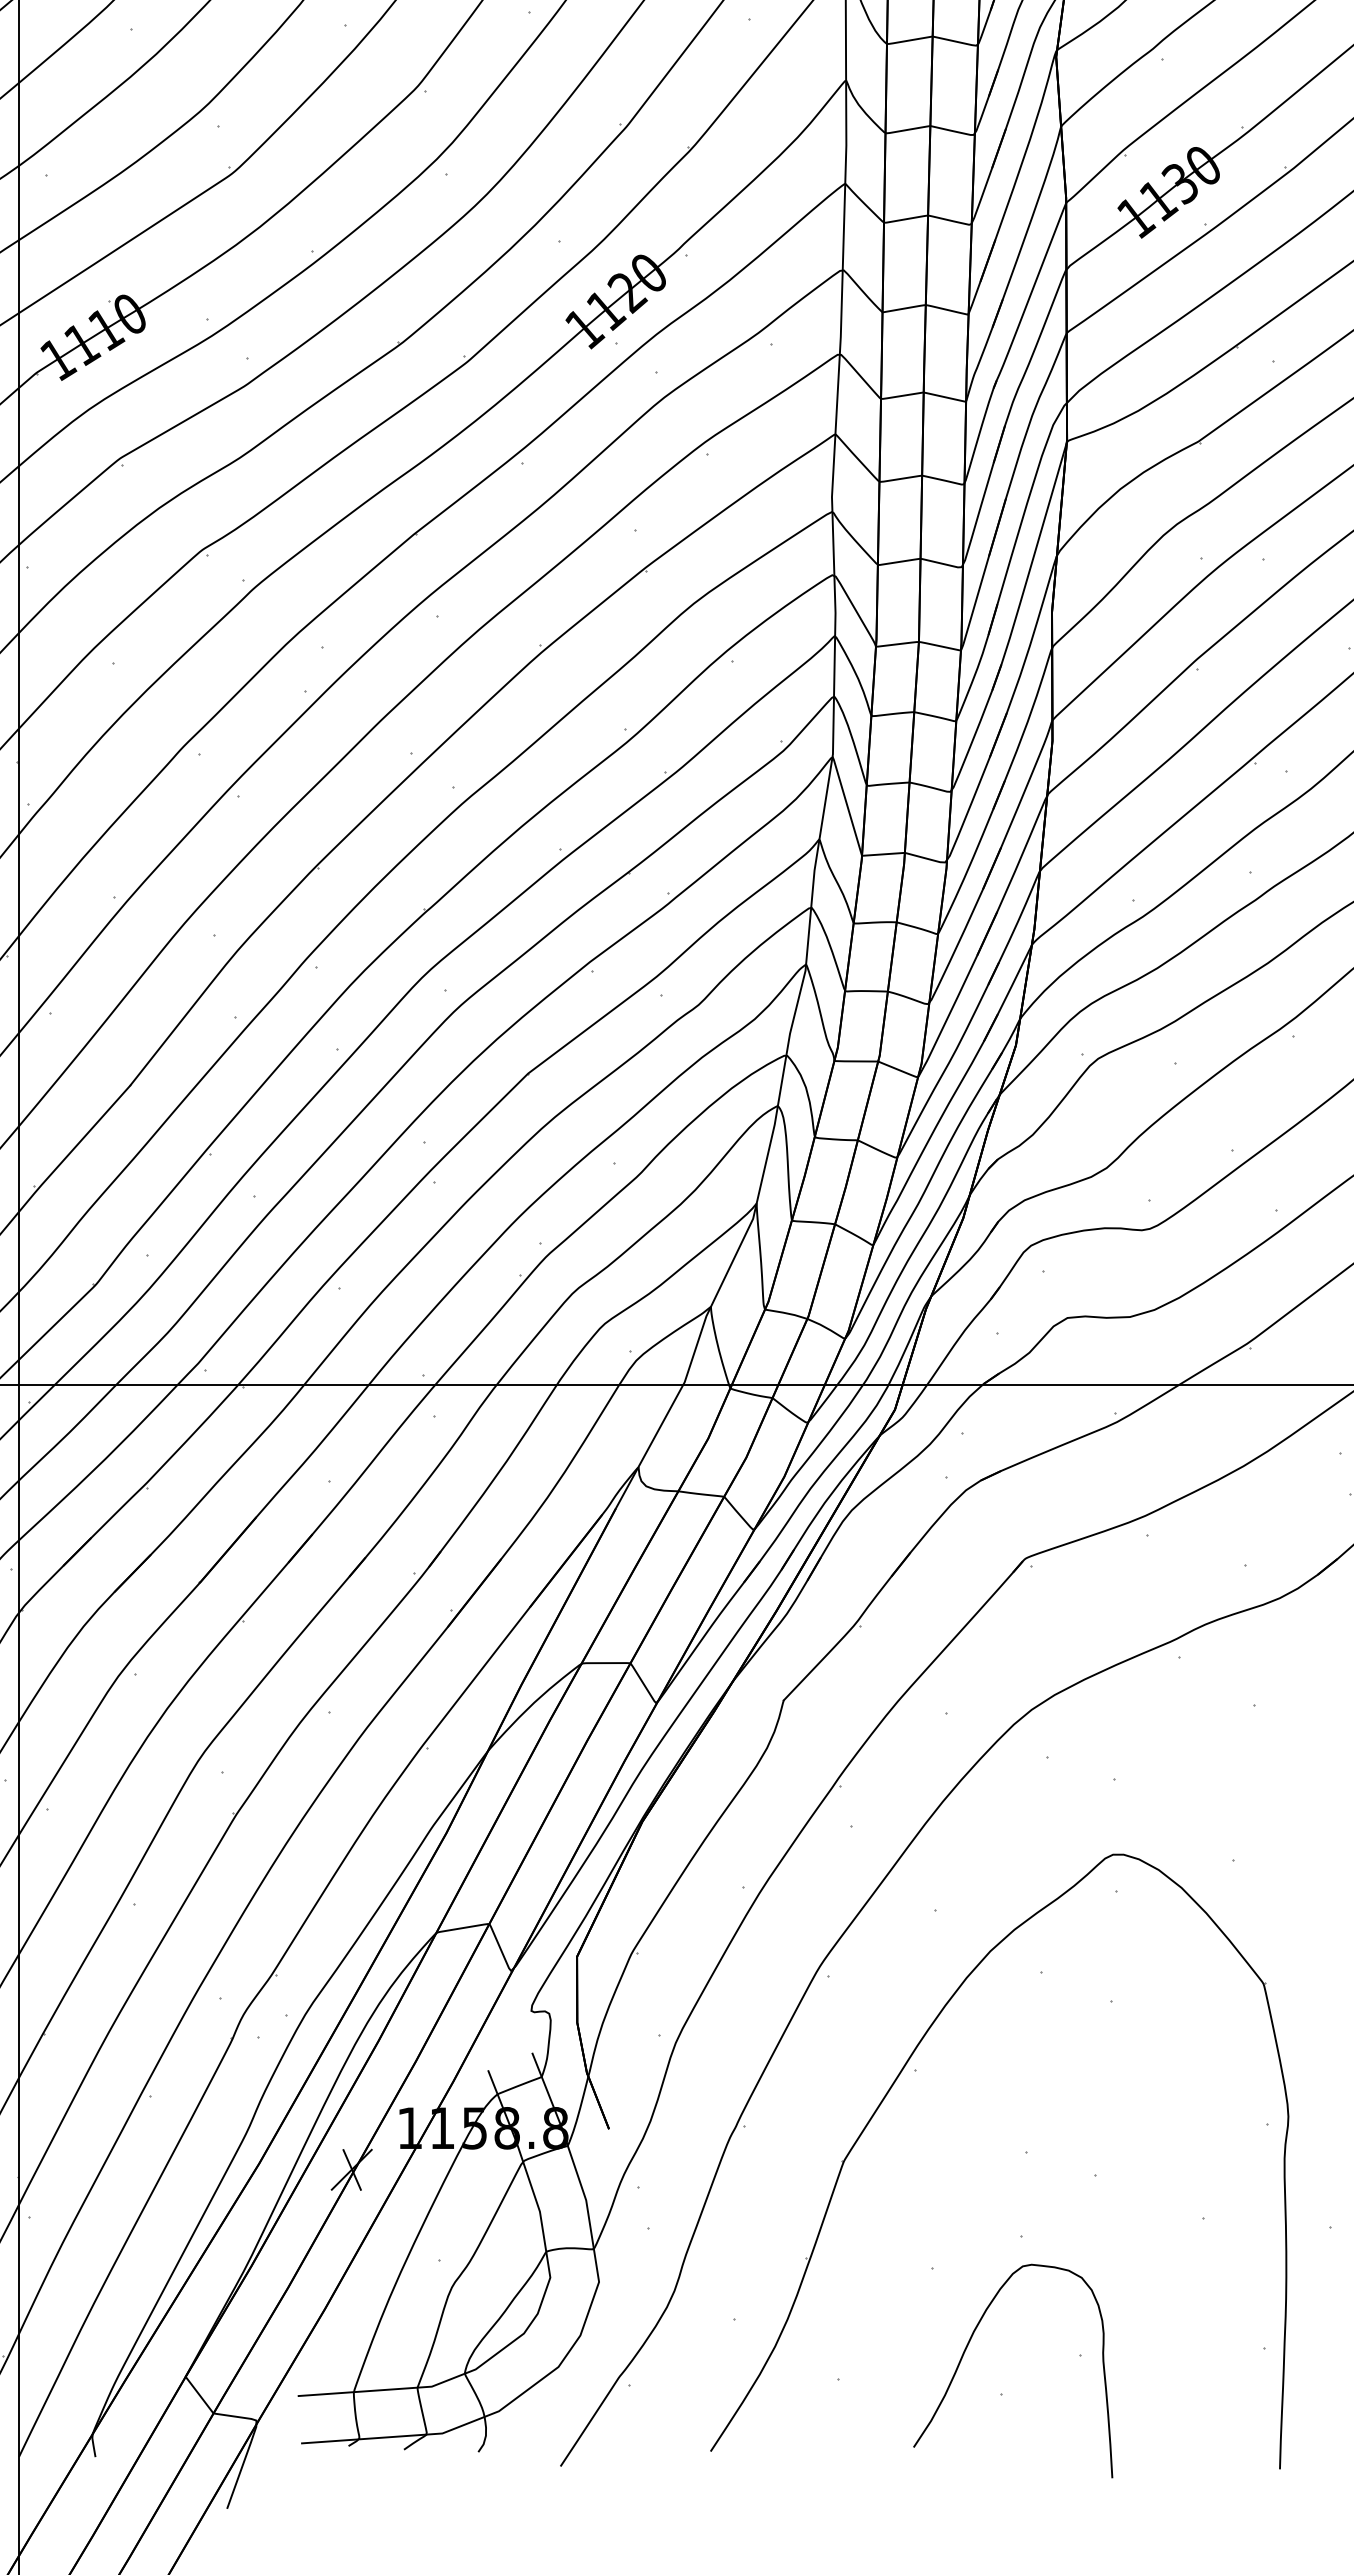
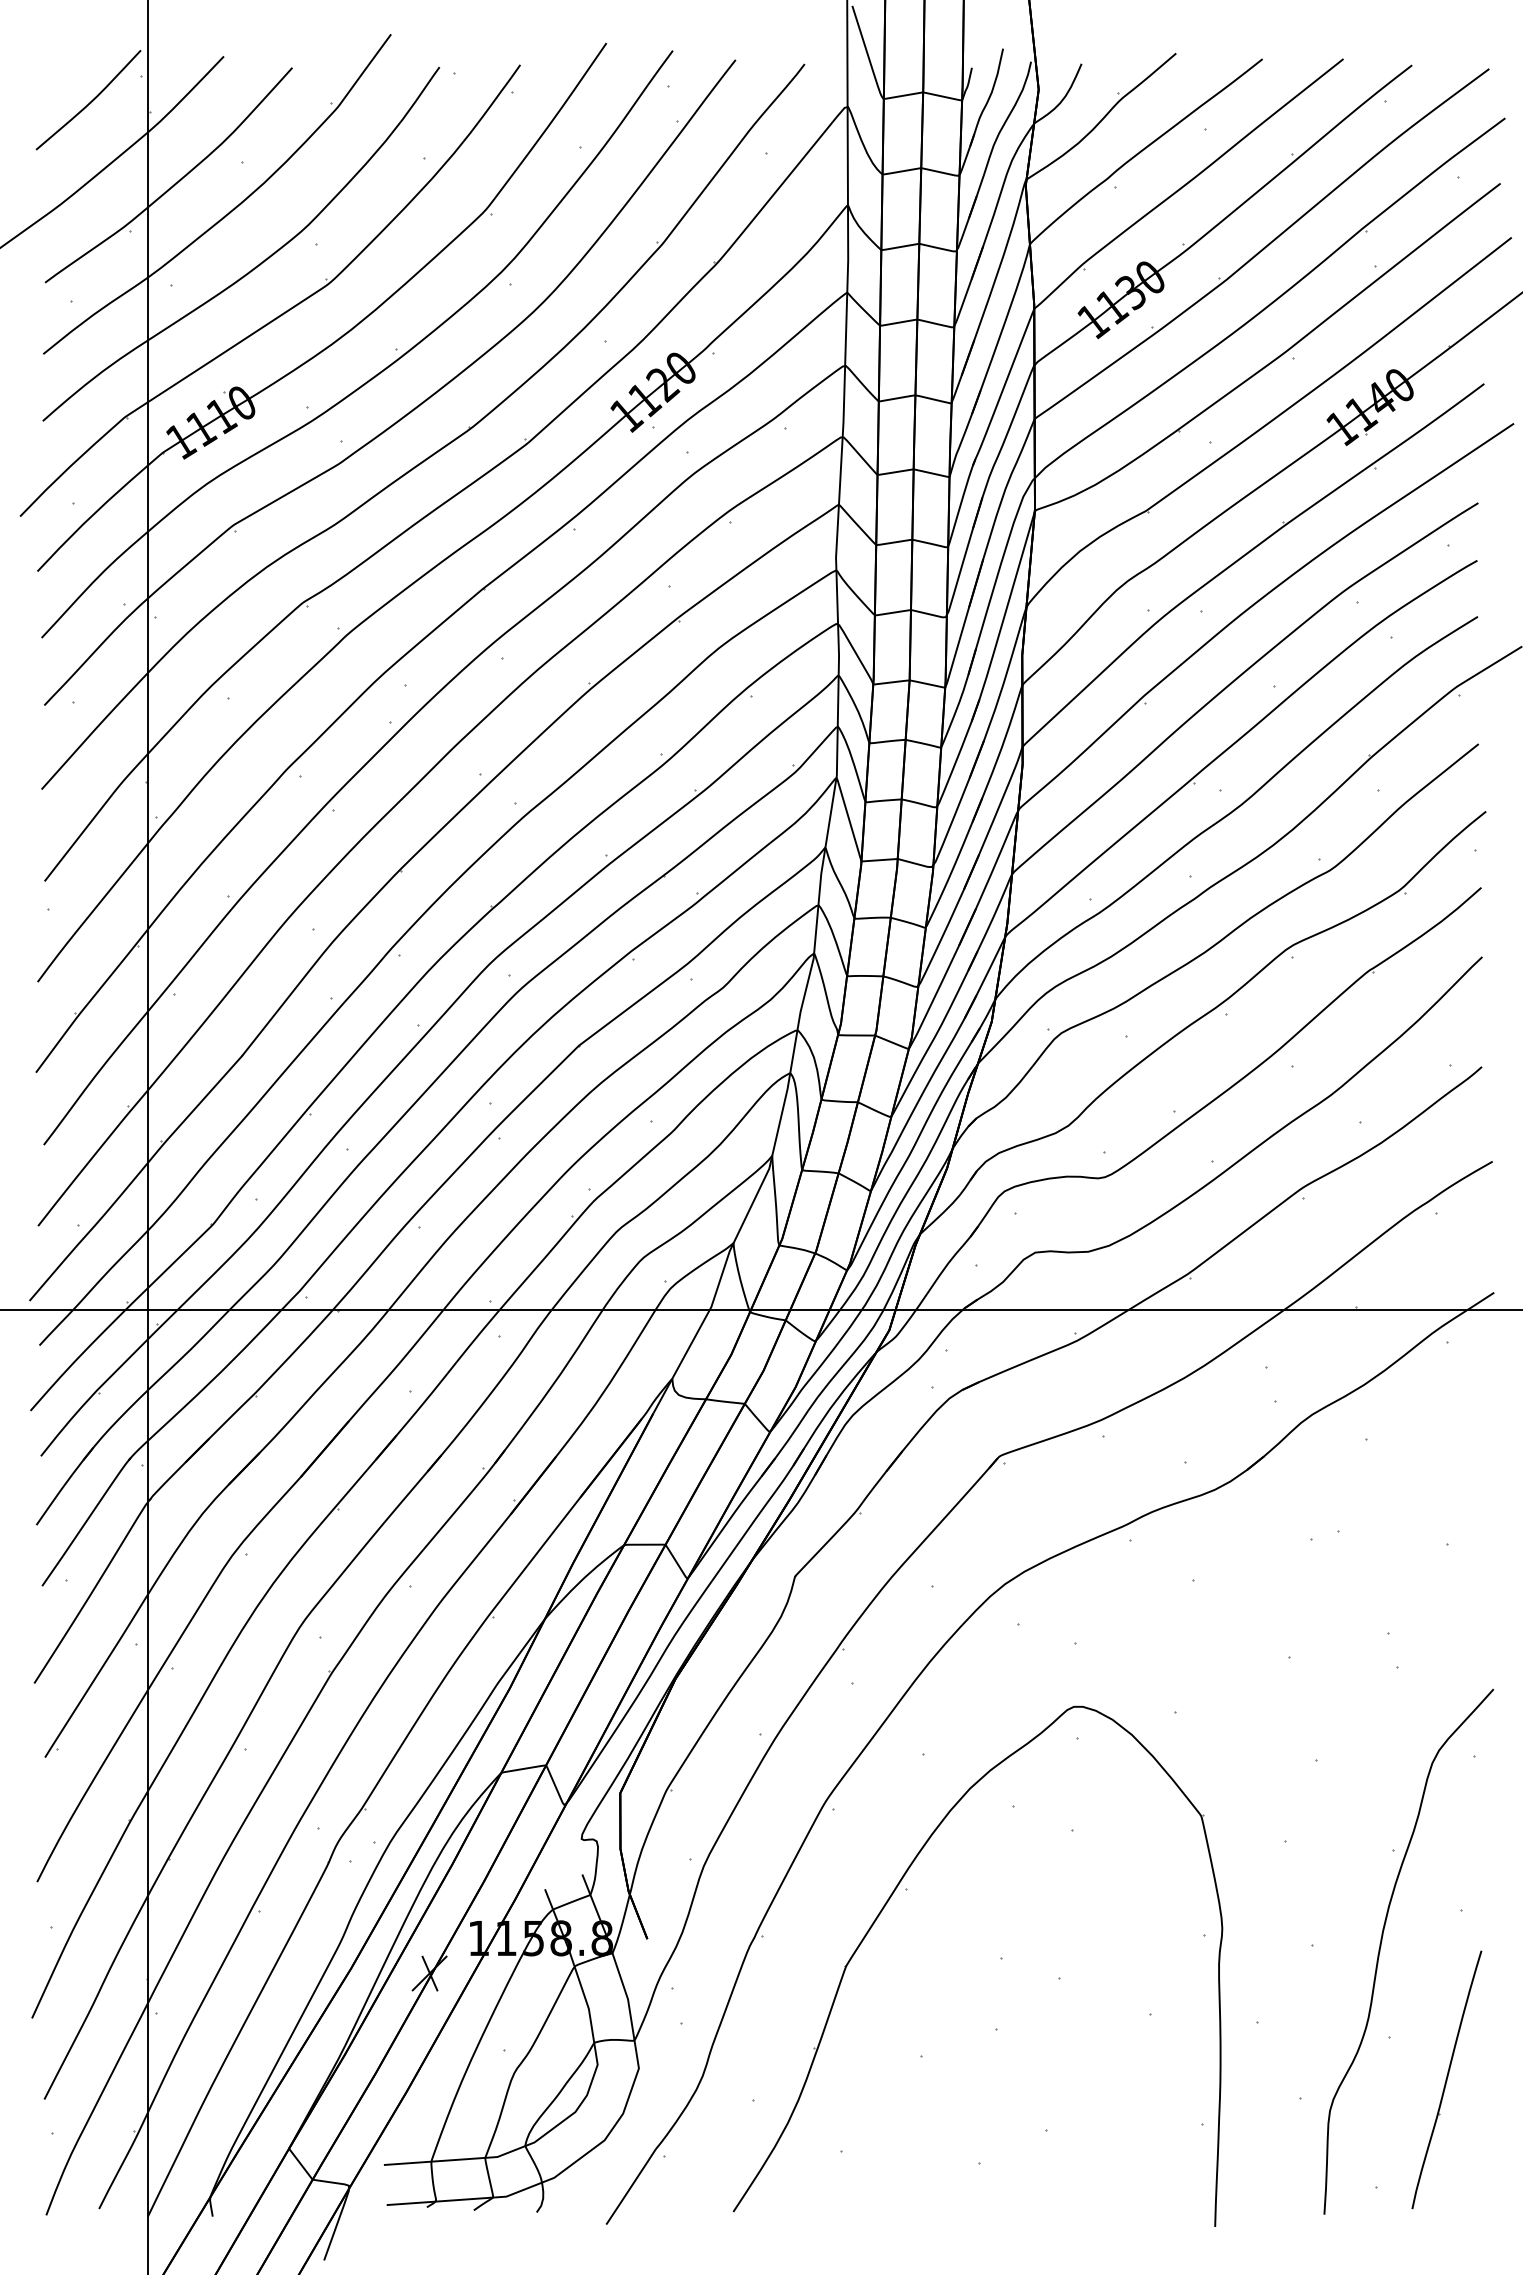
curve: (967, 2349) -> (950, 2125), removed

